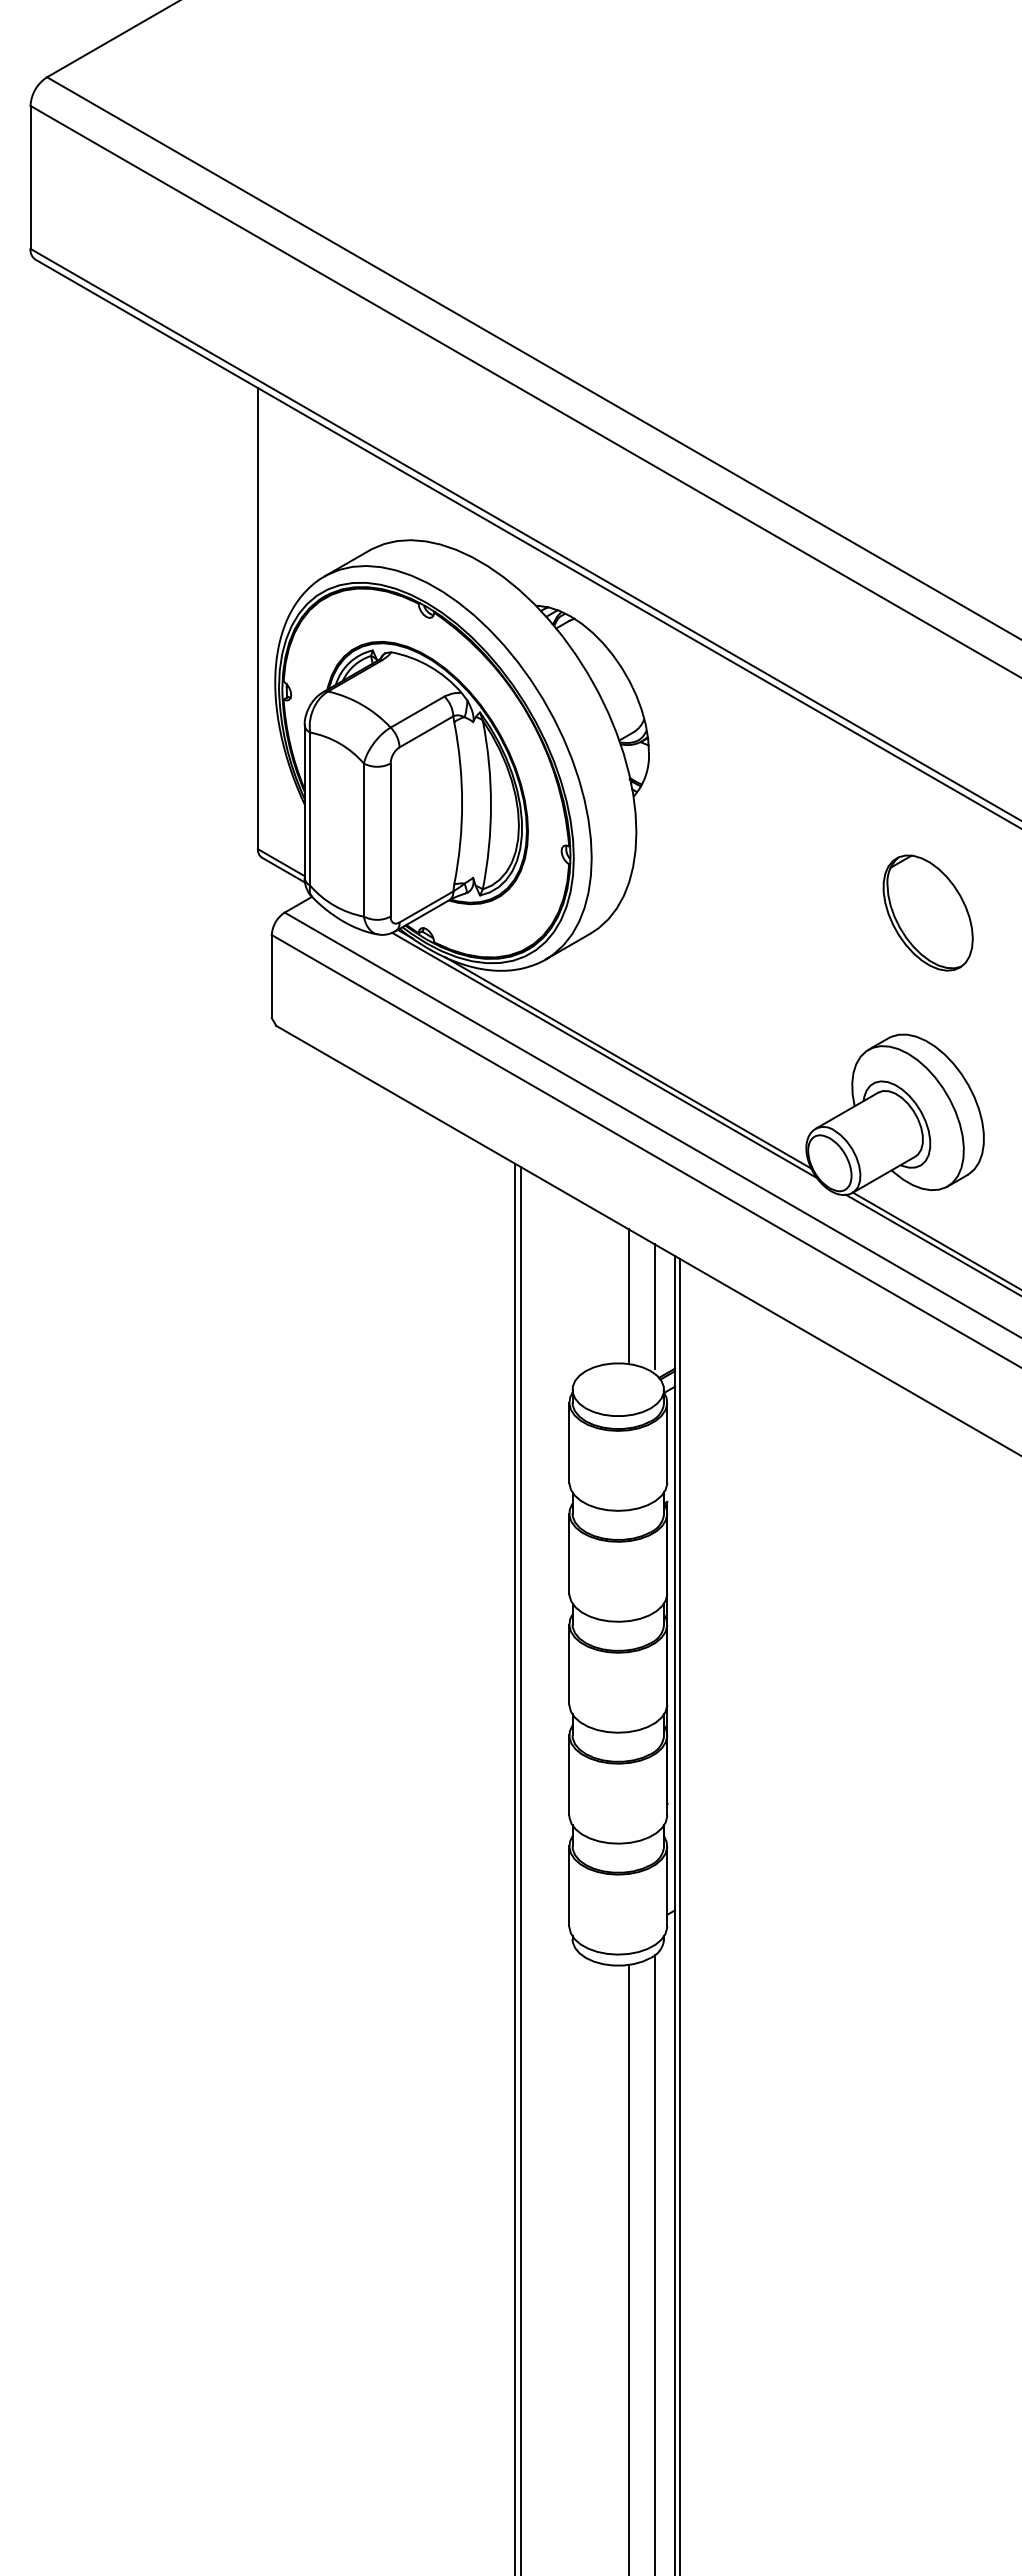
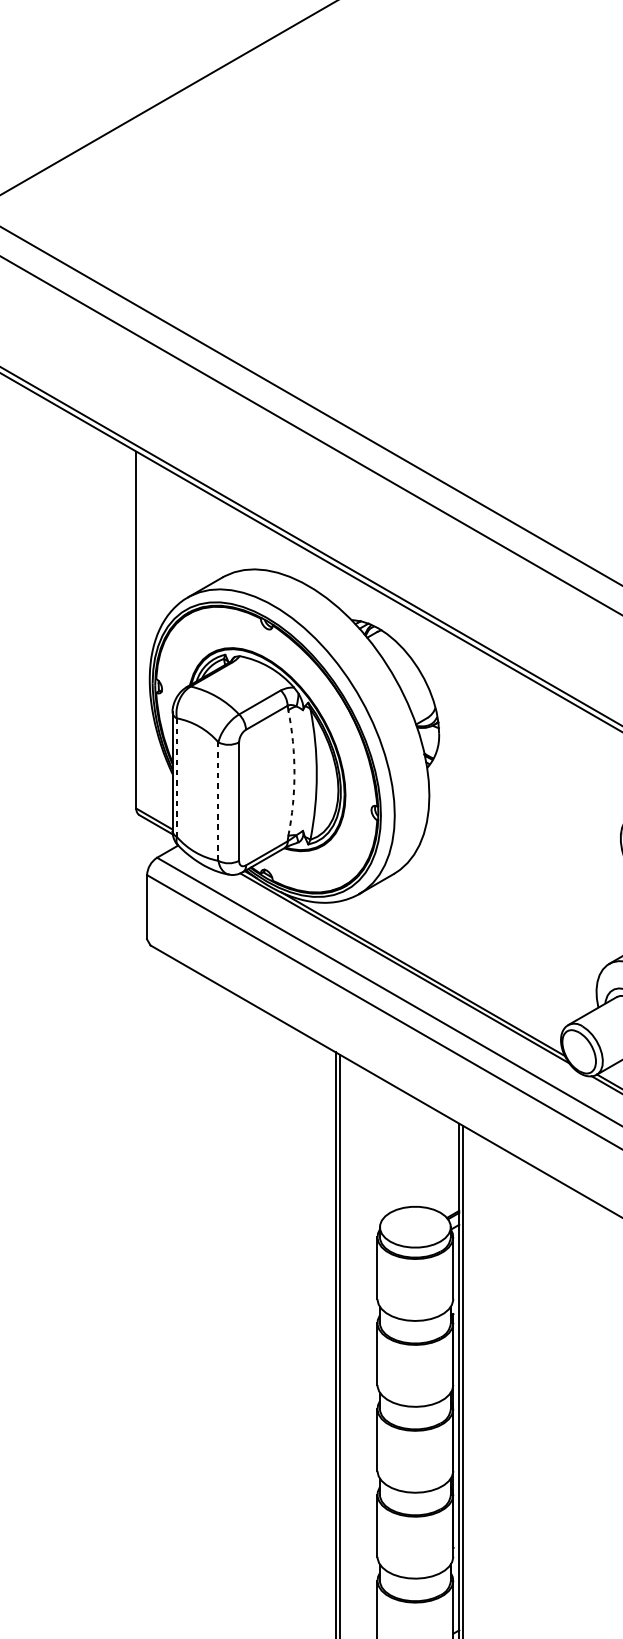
arc: (462, 803) -> (294, 773), solid -> dashed
line: (310, 809) -> (177, 777), solid -> dashed
line: (363, 840) -> (218, 801), solid -> dashed
line: (628, 1296) -> (423, 1154), removed
line: (654, 1306) -> (443, 1162), removed

